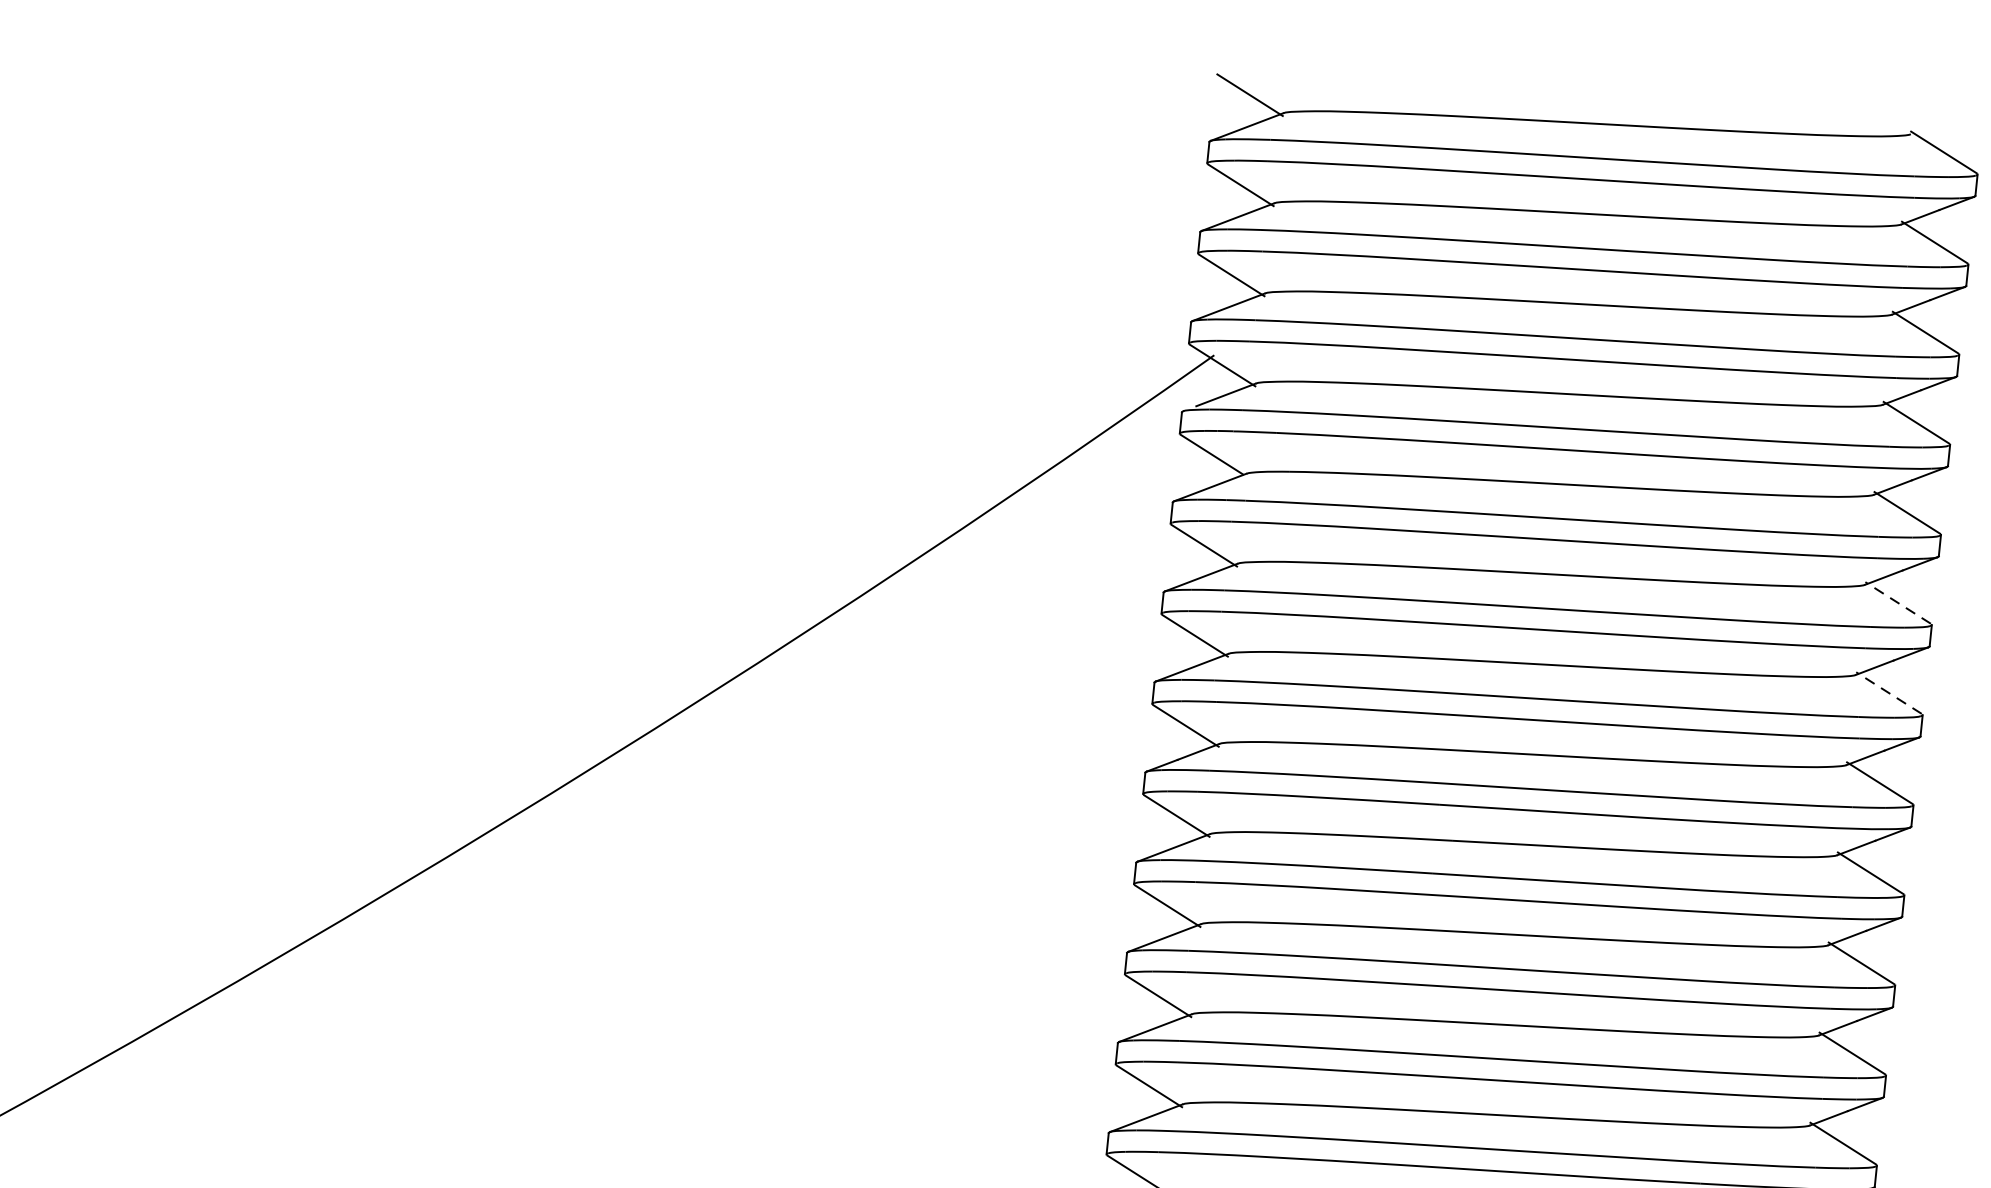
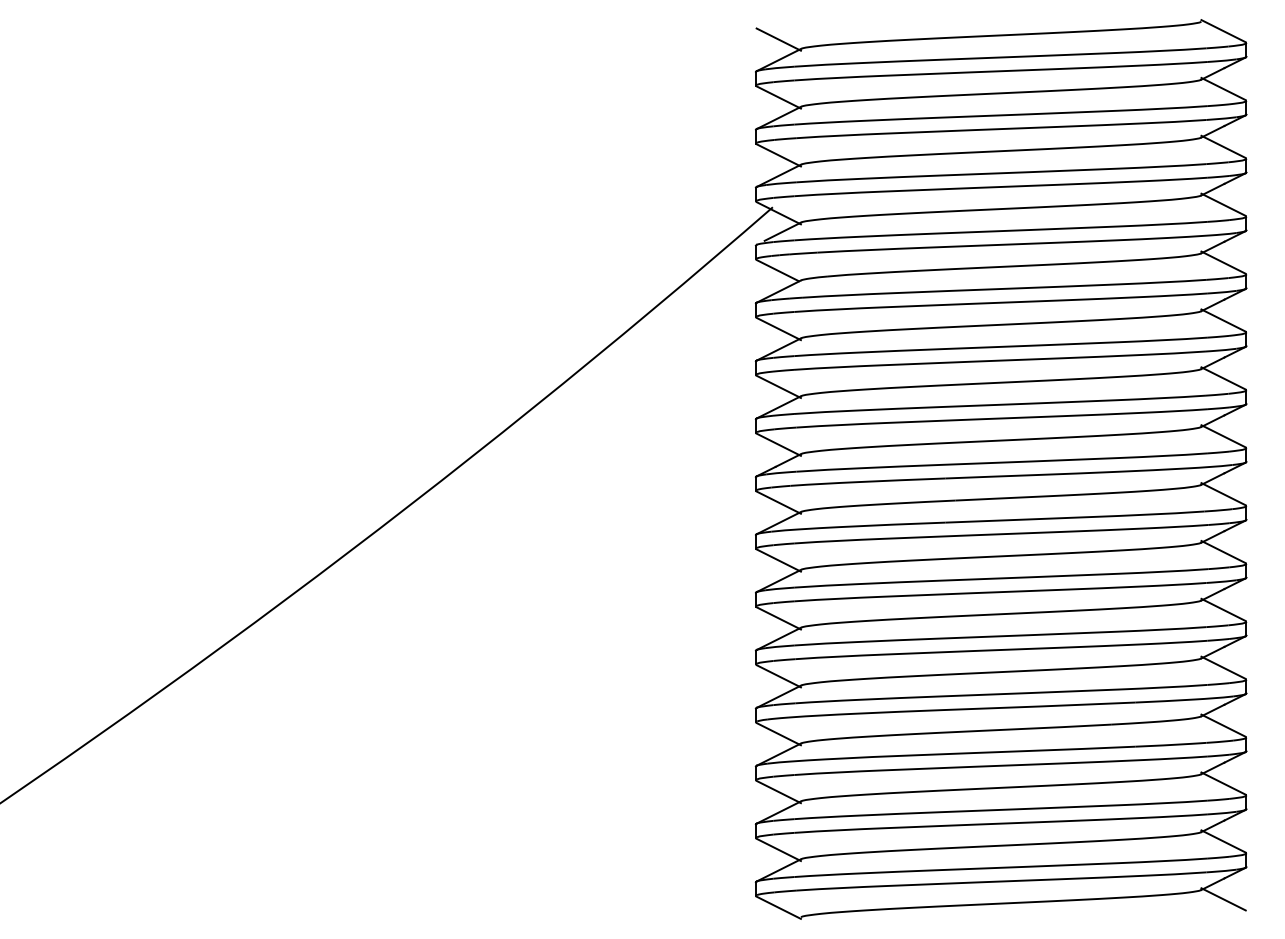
line: (1897, 602) -> (1223, 320), dashed -> solid
line: (1888, 693) -> (1223, 378), dashed -> solid

